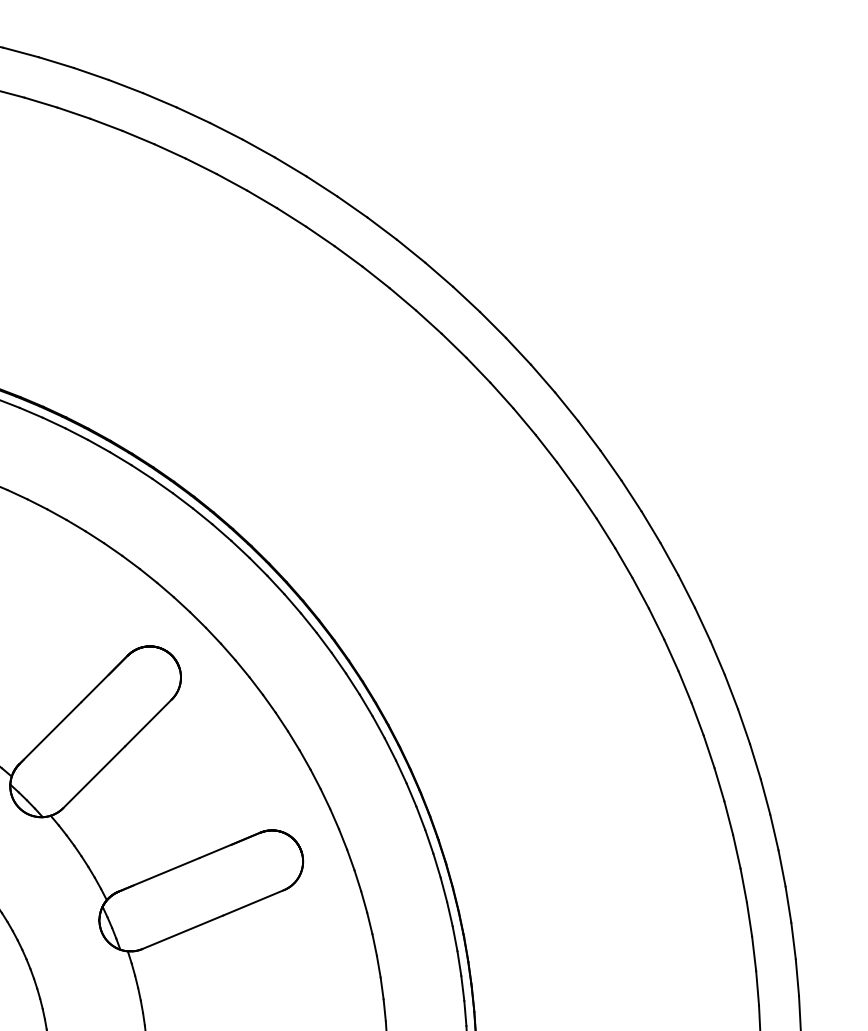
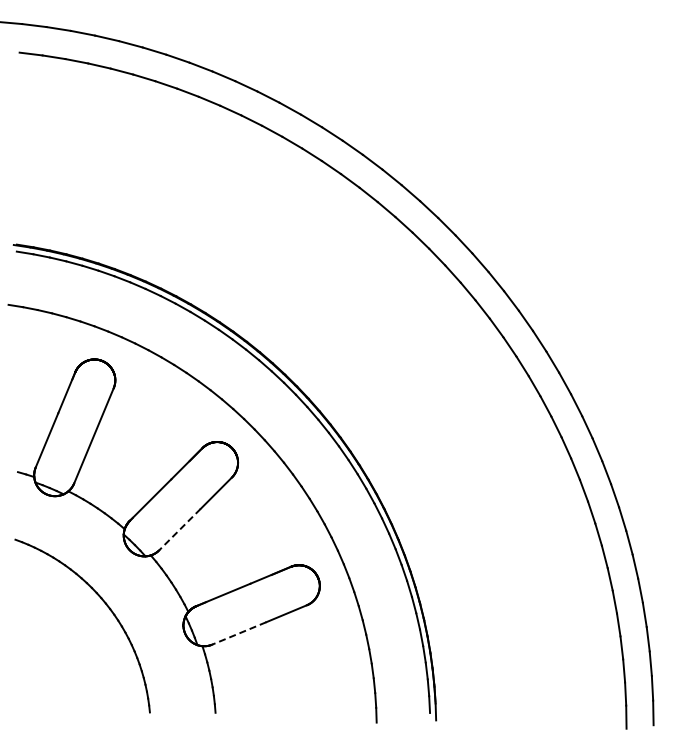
line: (93, 777) -> (179, 529), solid -> dashed
line: (181, 932) -> (238, 633), solid -> dashed

